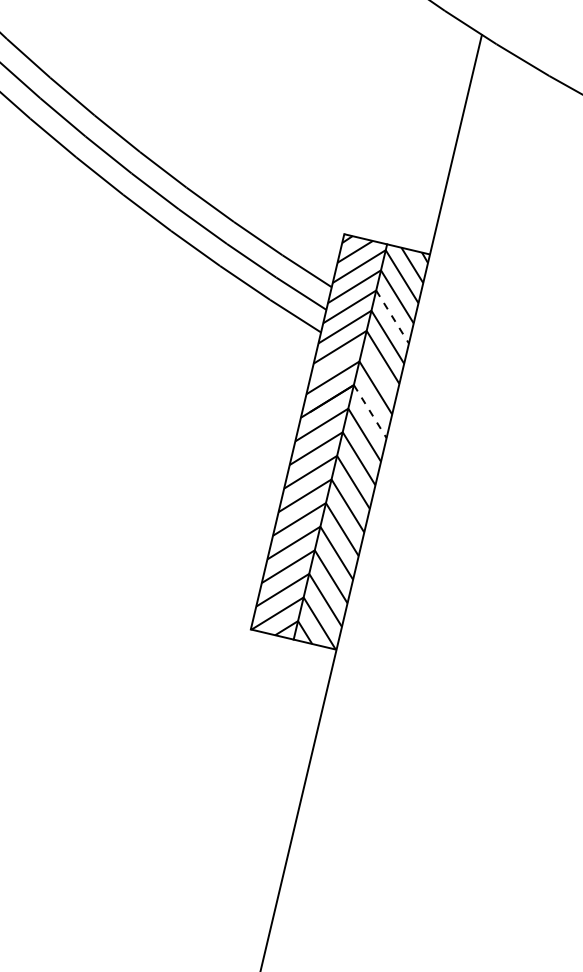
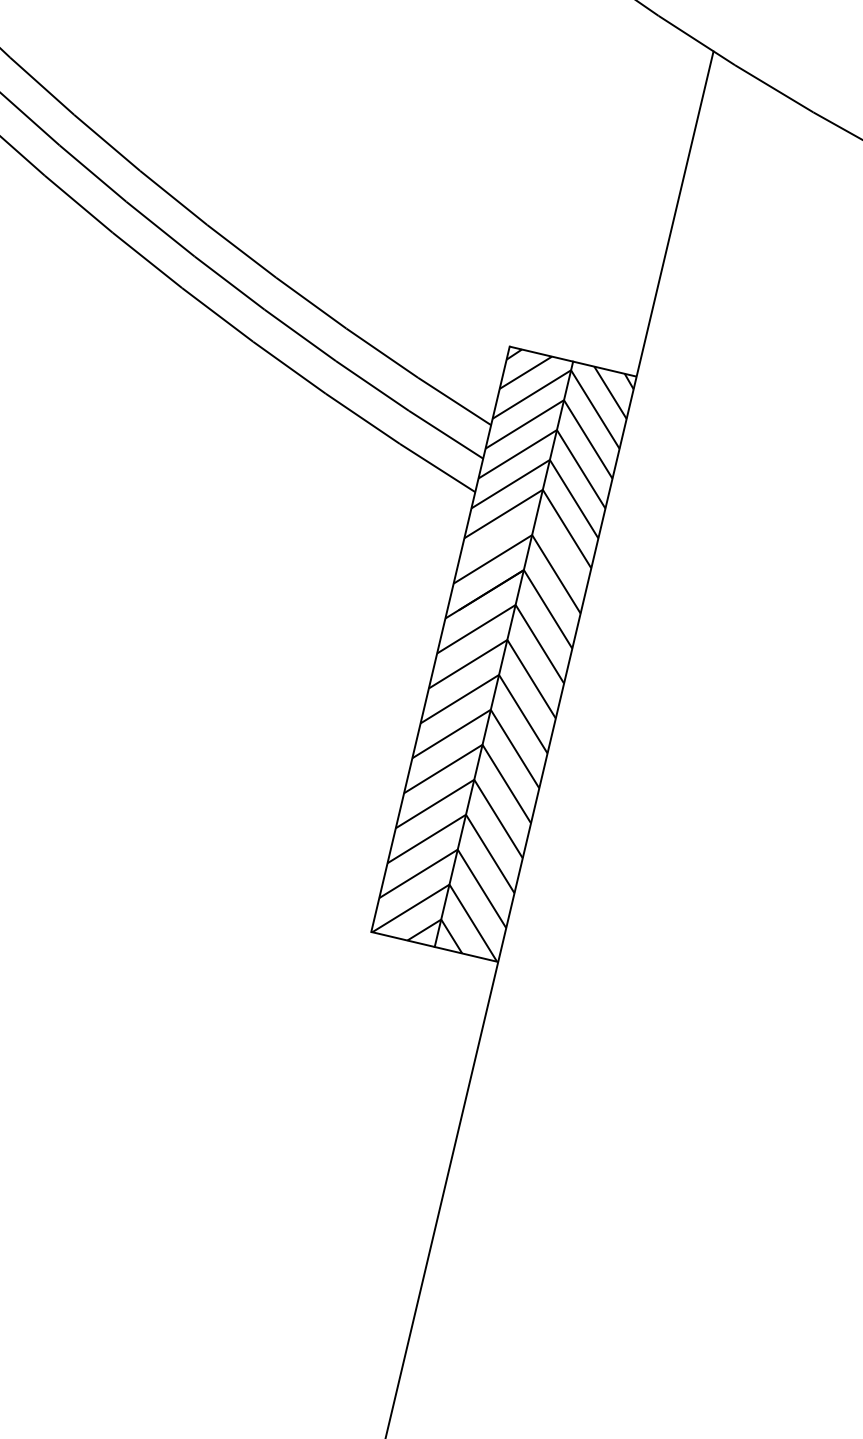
line: (392, 317) -> (581, 469), dashed -> solid
line: (370, 412) -> (548, 610), dashed -> solid

